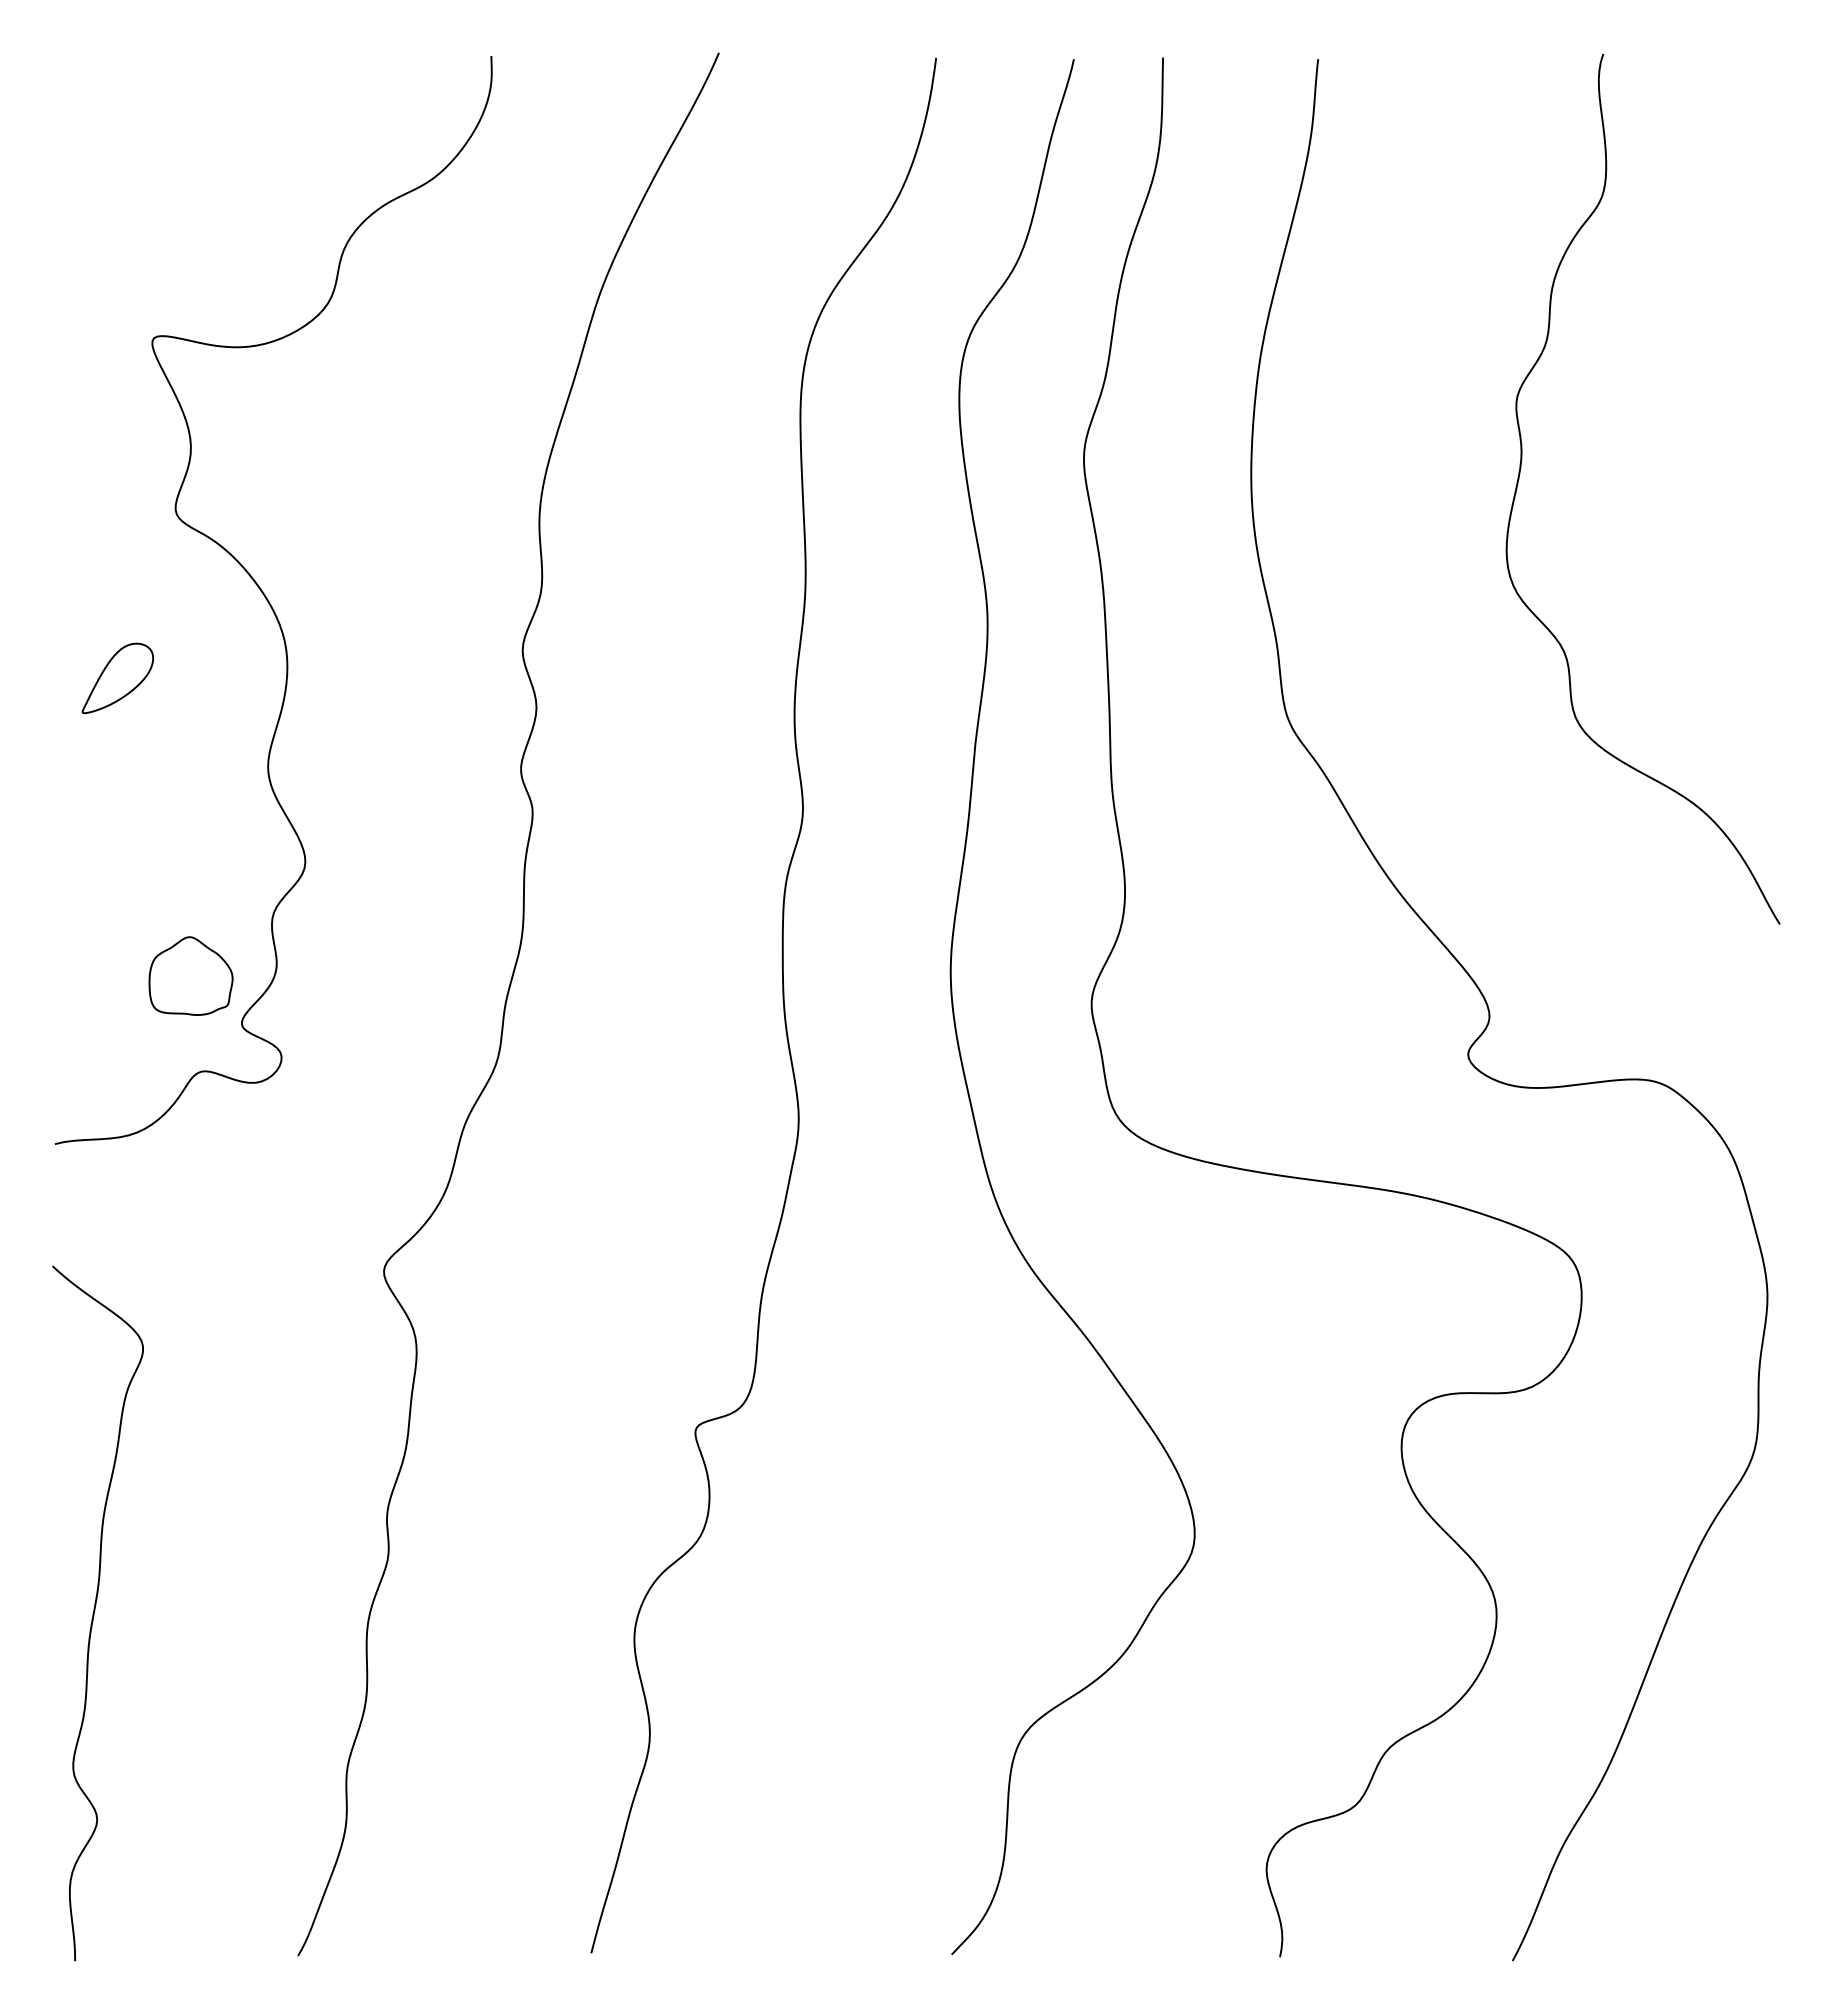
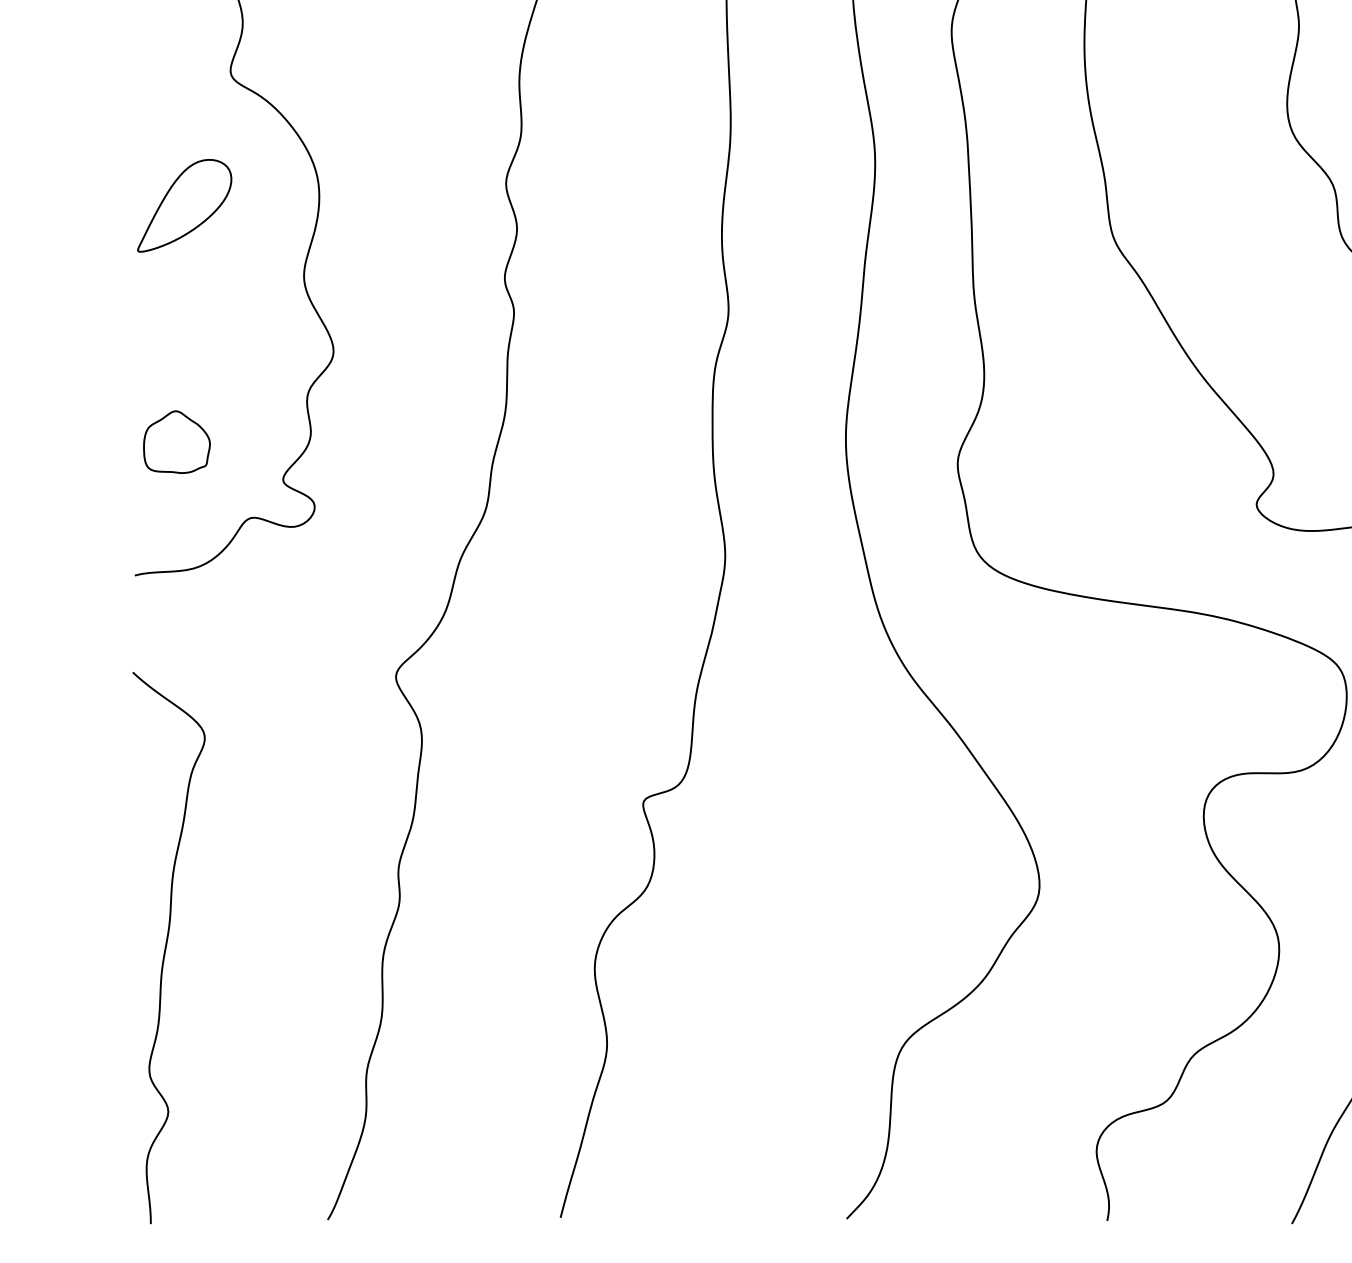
part: (117, 678) -> (184, 205), size x1.67
part: (190, 975) -> (176, 441), moved

